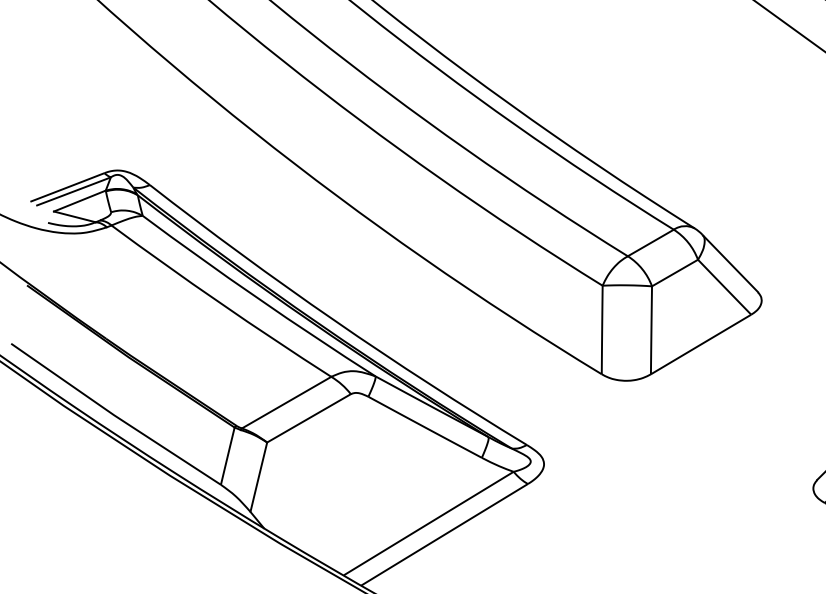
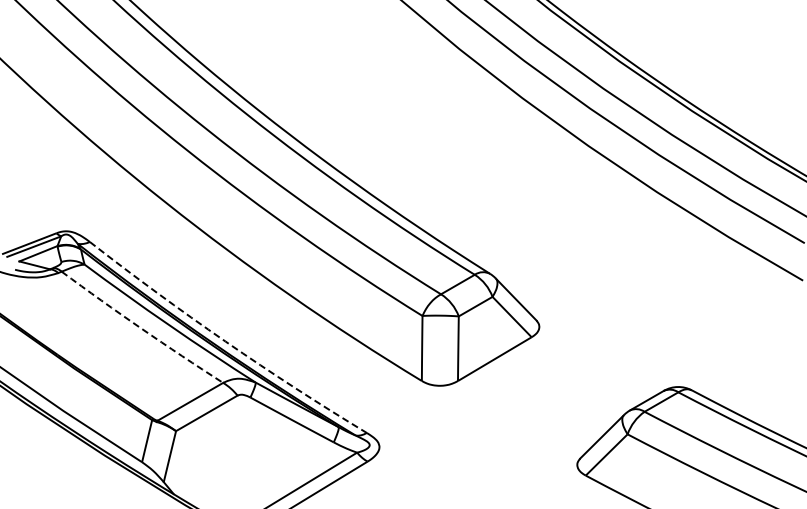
arc: (220, 302) -> (141, 328), solid -> dashed
arc: (334, 320) -> (225, 341), solid -> dashed

